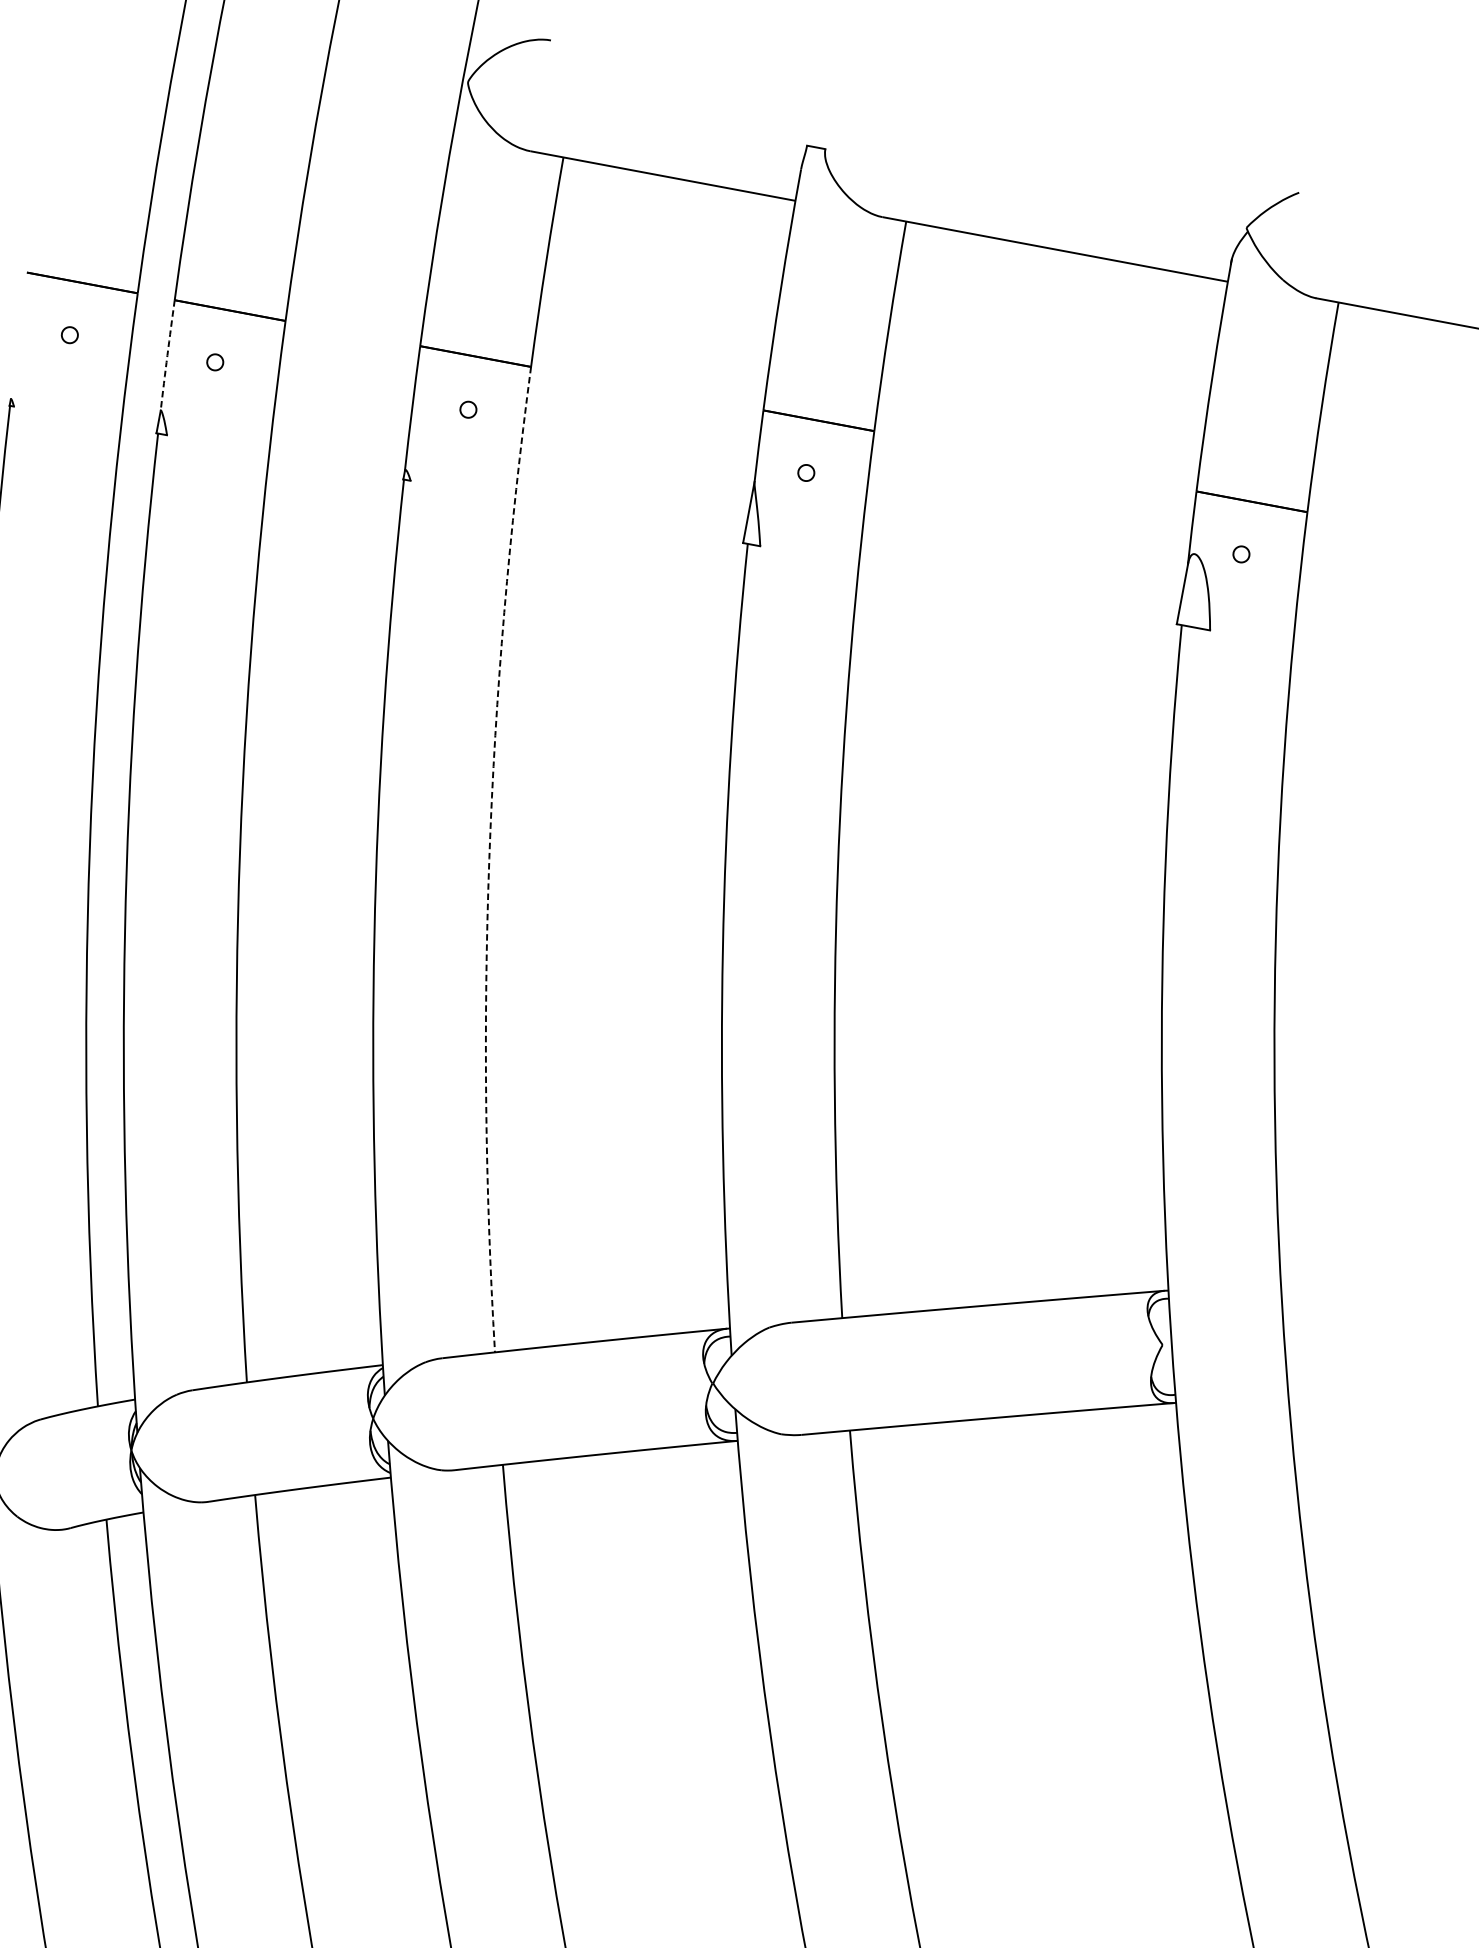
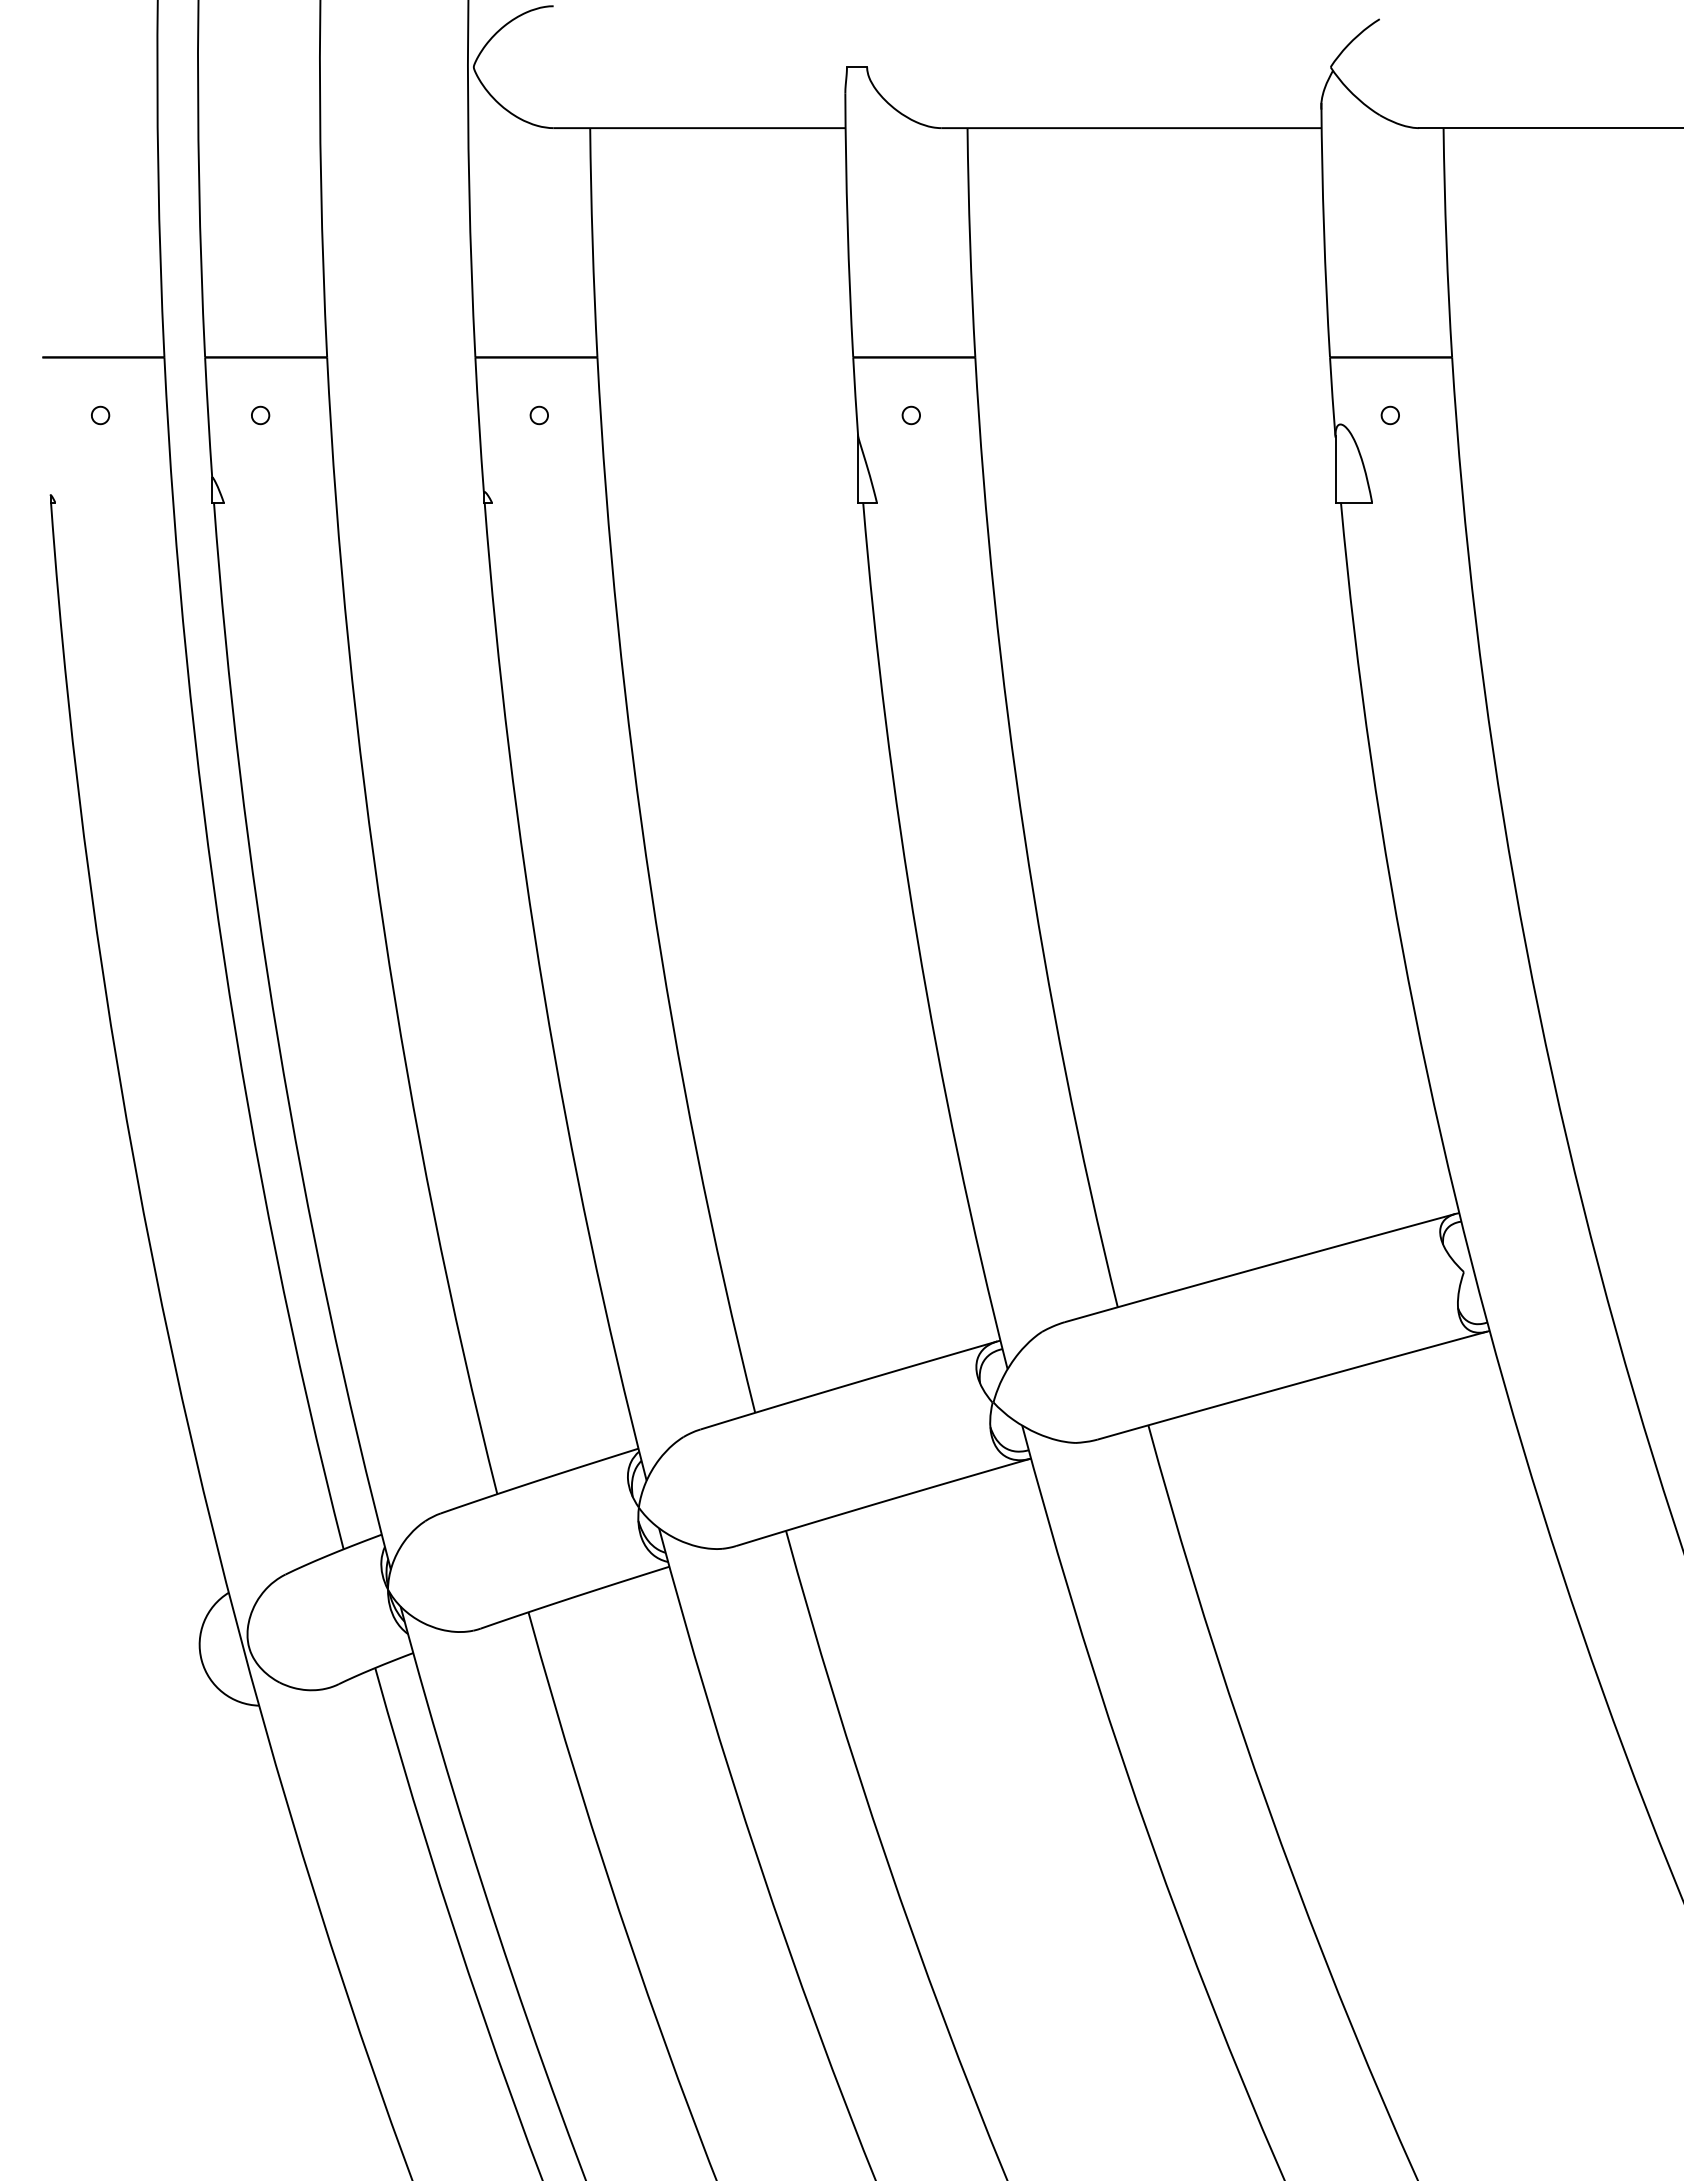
arc: (167, 355) -> (208, 417), dashed -> solid
arc: (489, 858) -> (650, 888), dashed -> solid

